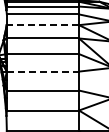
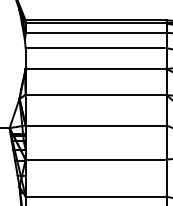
line: (42, 25) -> (95, 69), dashed -> solid
line: (43, 71) -> (97, 159), dashed -> solid

